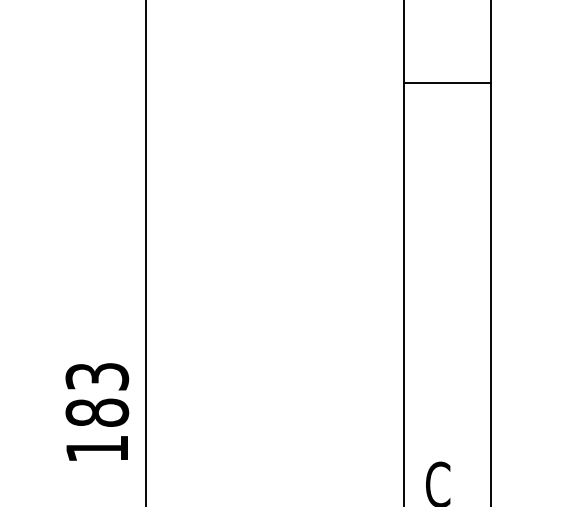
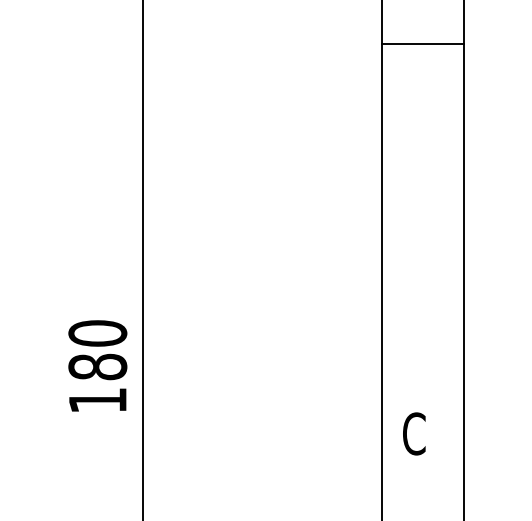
line: (446, 82) -> (422, 43), moved
text: (96, 376) -> (97, 333), 183 -> 180

